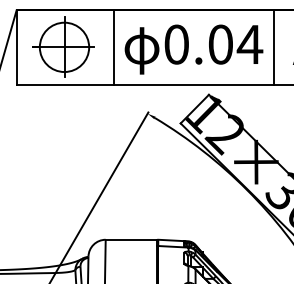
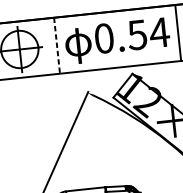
text: (219, 44) -> (136, 35), 0.04 -> 0.54
line: (113, 48) -> (56, 46), solid -> dashed

